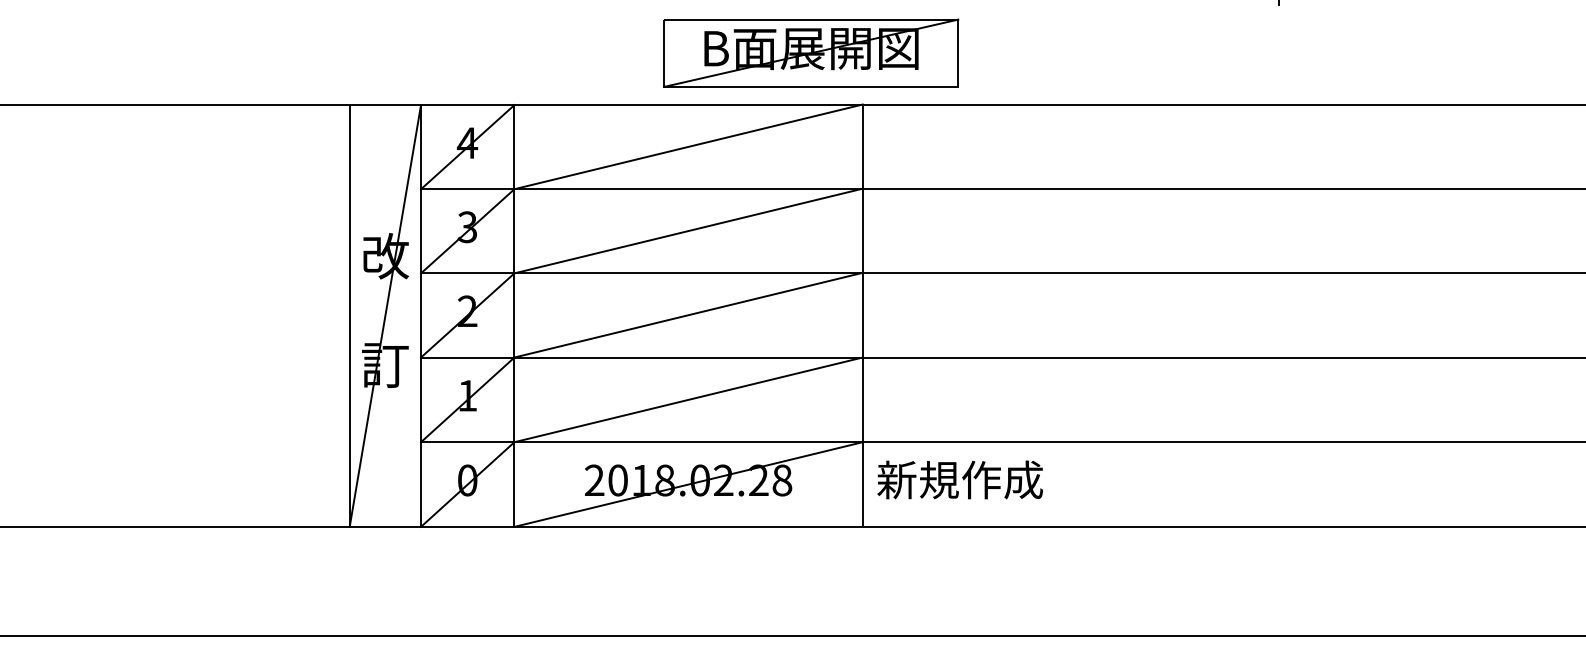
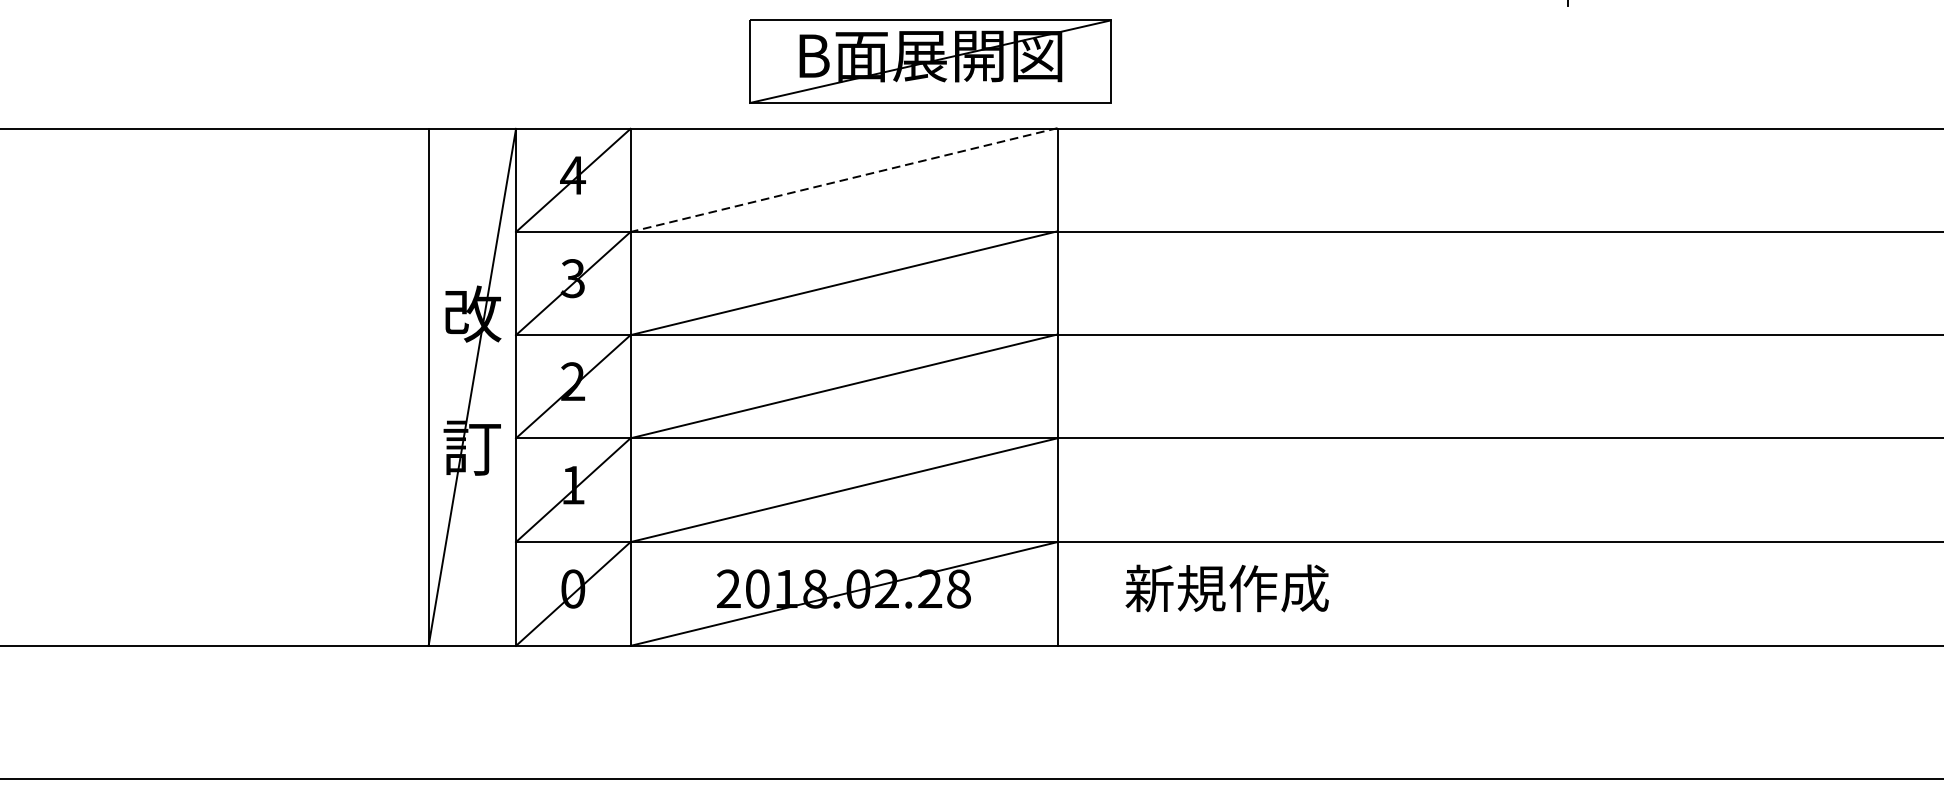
part: (811, 52) -> (930, 60), moved
line: (688, 146) -> (843, 179), solid -> dashed
text: (959, 479) -> (1226, 587), moved

